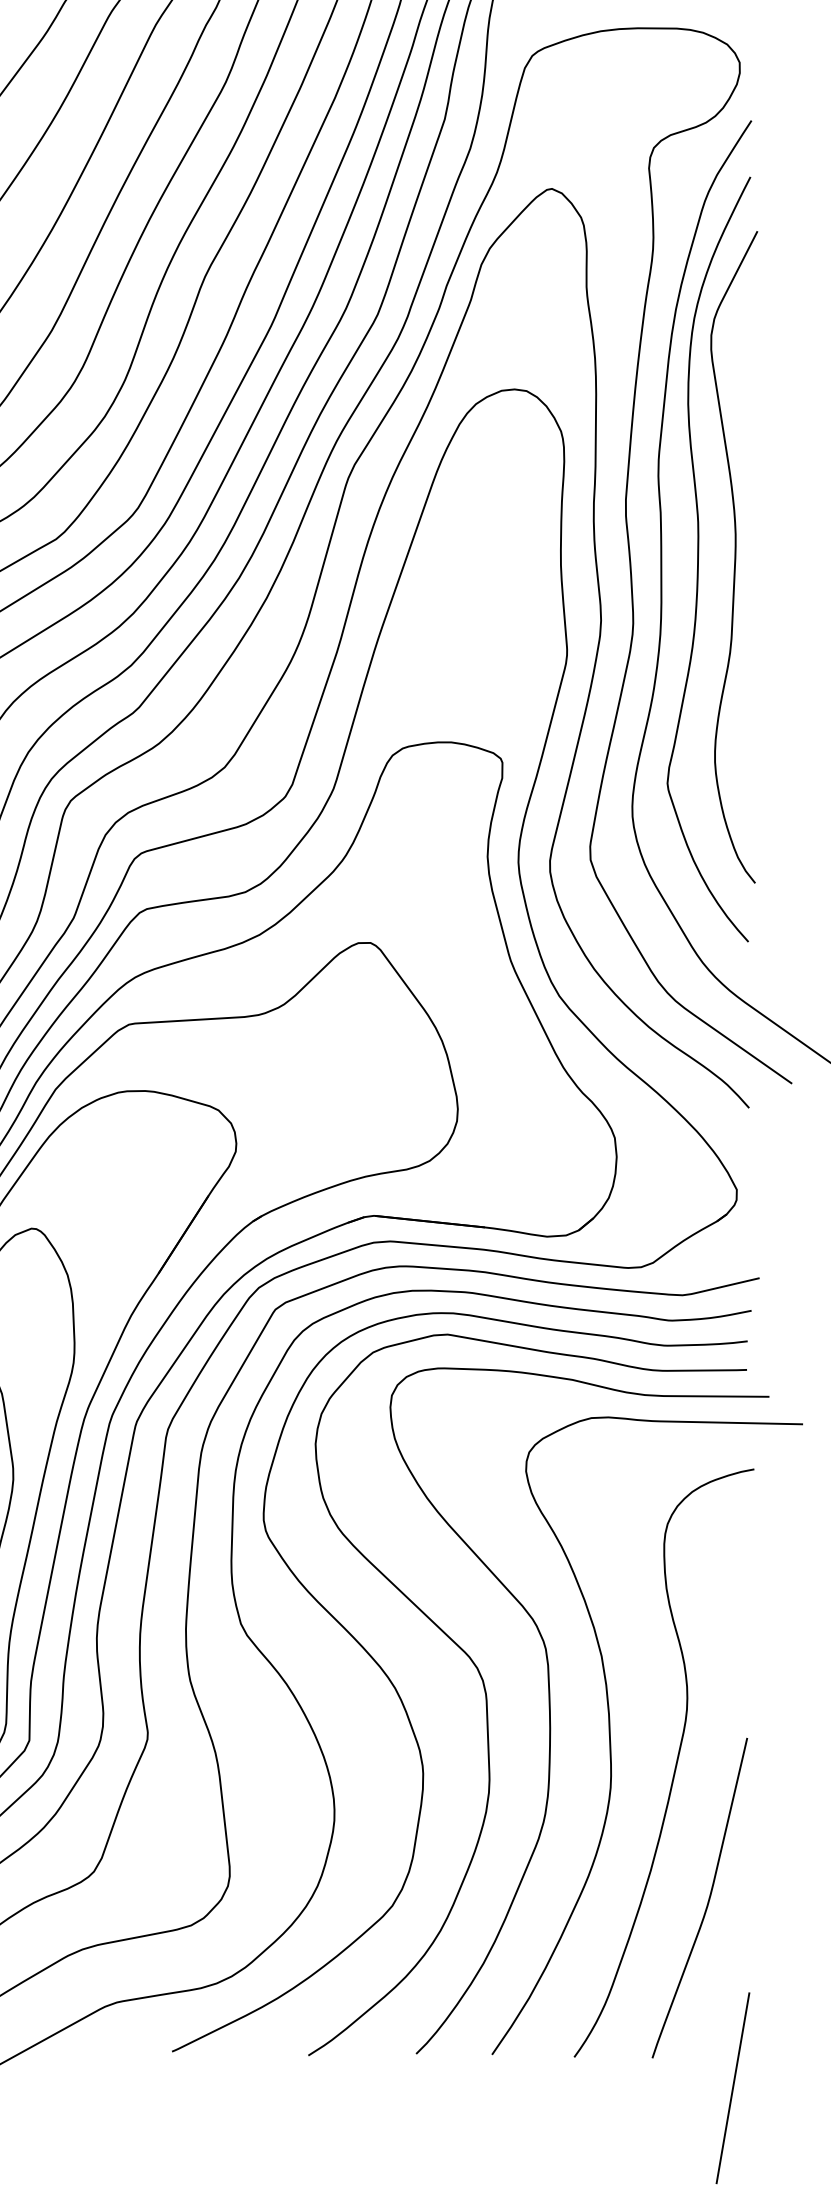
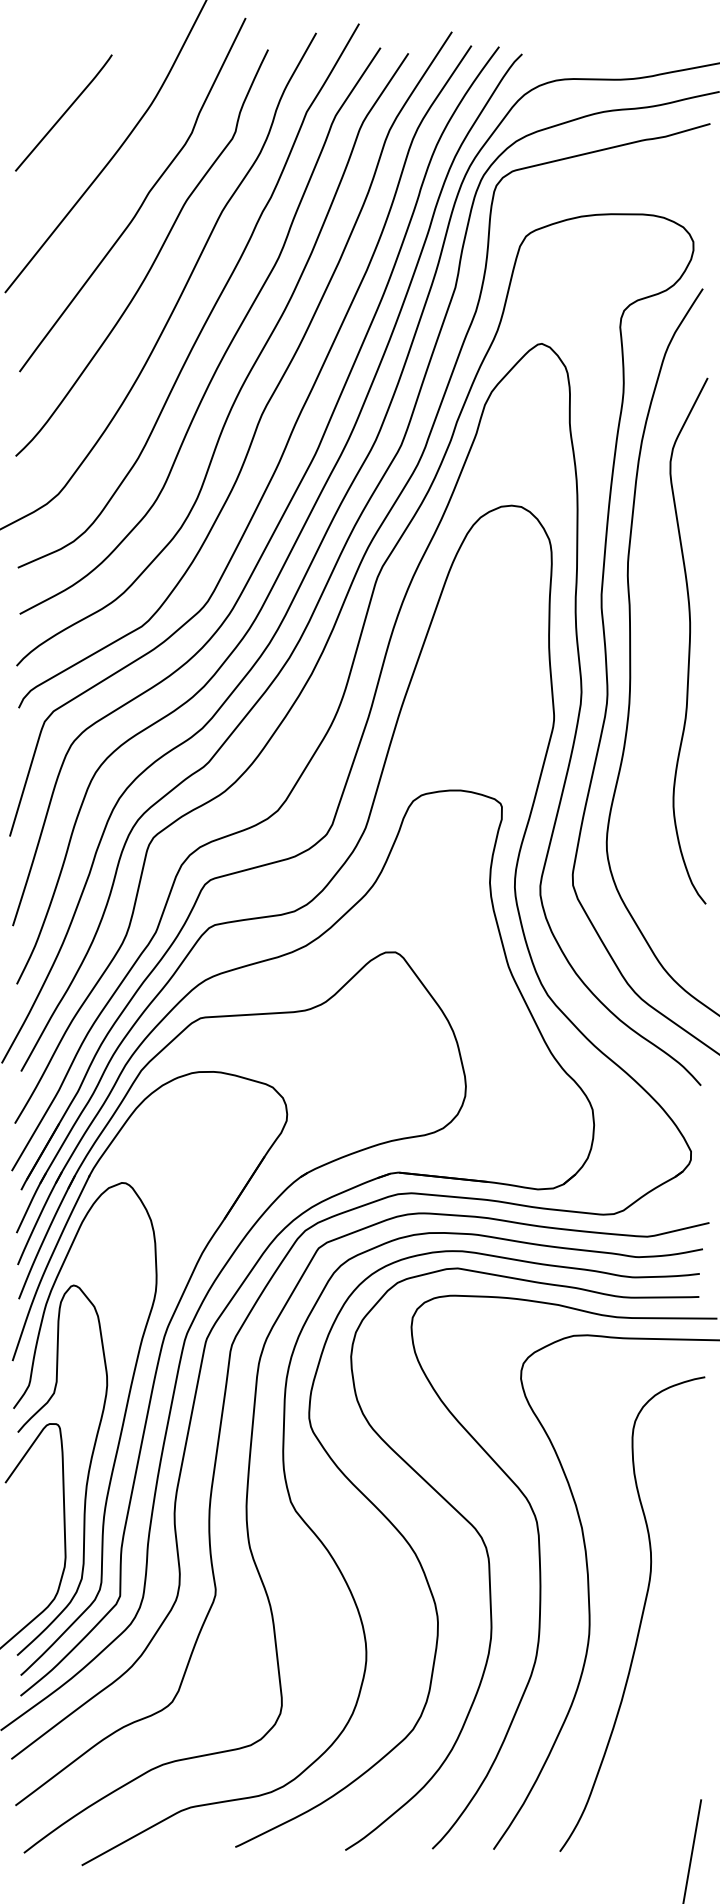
curve: (698, 558) -> (660, 642), removed
curve: (707, 1899) -> (667, 1724), removed

